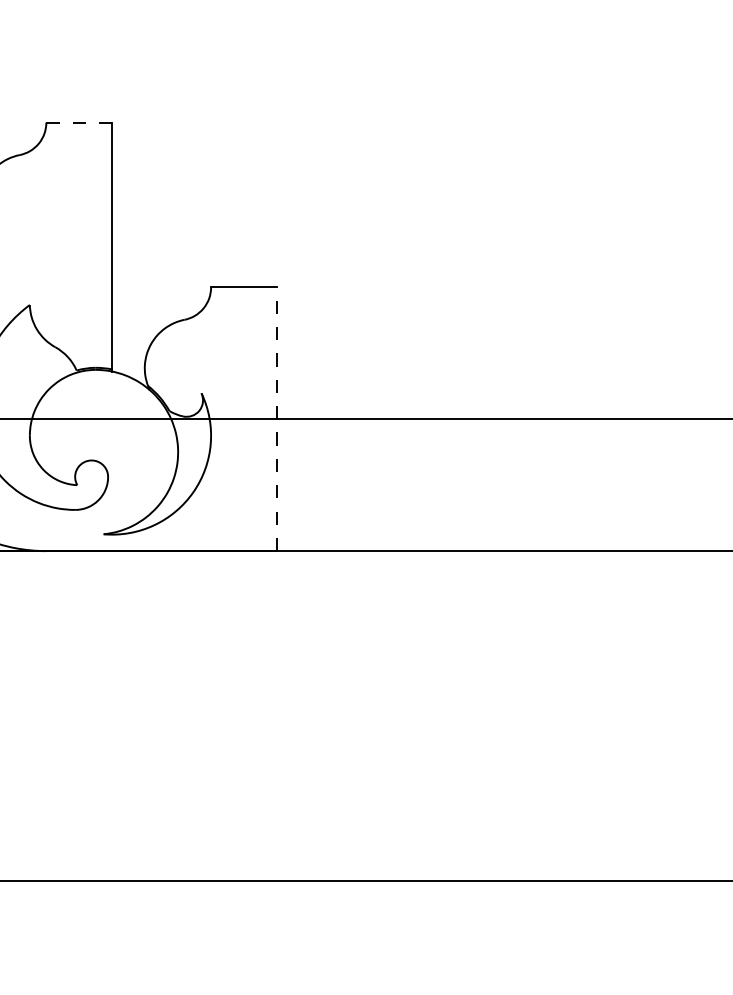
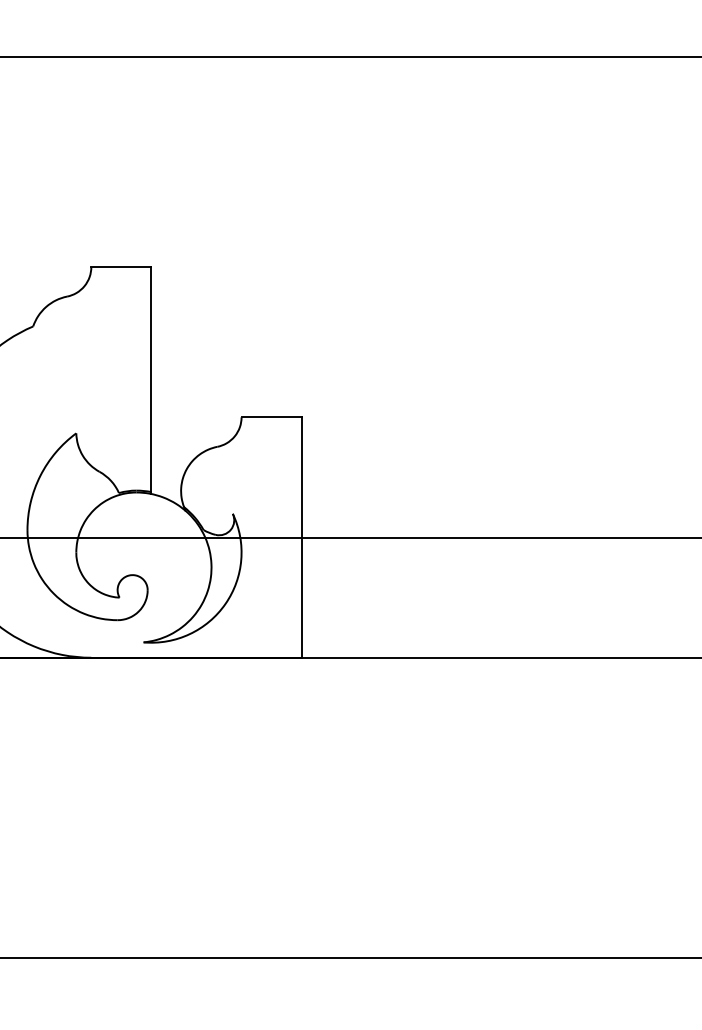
line: (78, 123) -> (120, 267), dashed -> solid
line: (276, 419) -> (301, 537), dashed -> solid

